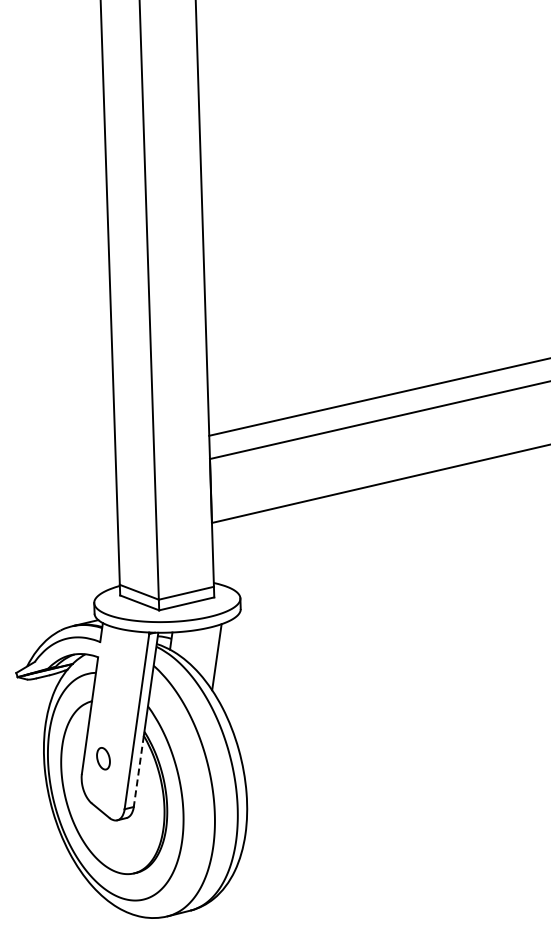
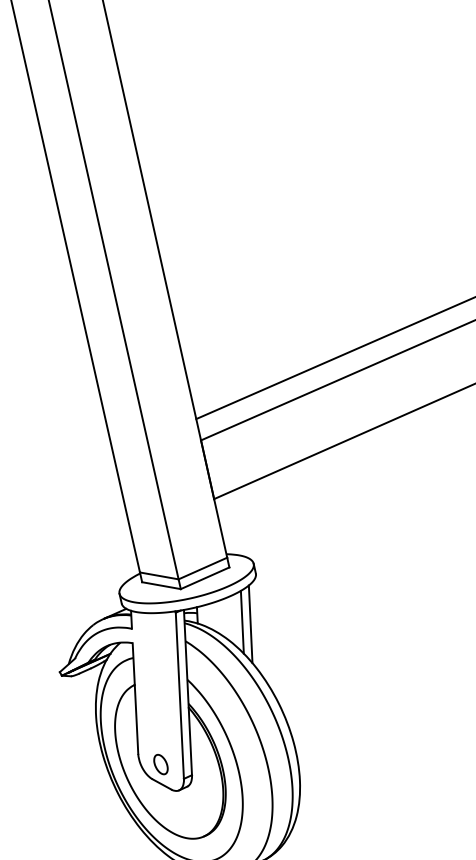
line: (225, 660) -> (250, 623), added
part: (103, 758) -> (160, 764), moved
line: (138, 771) -> (190, 741), dashed -> solid

